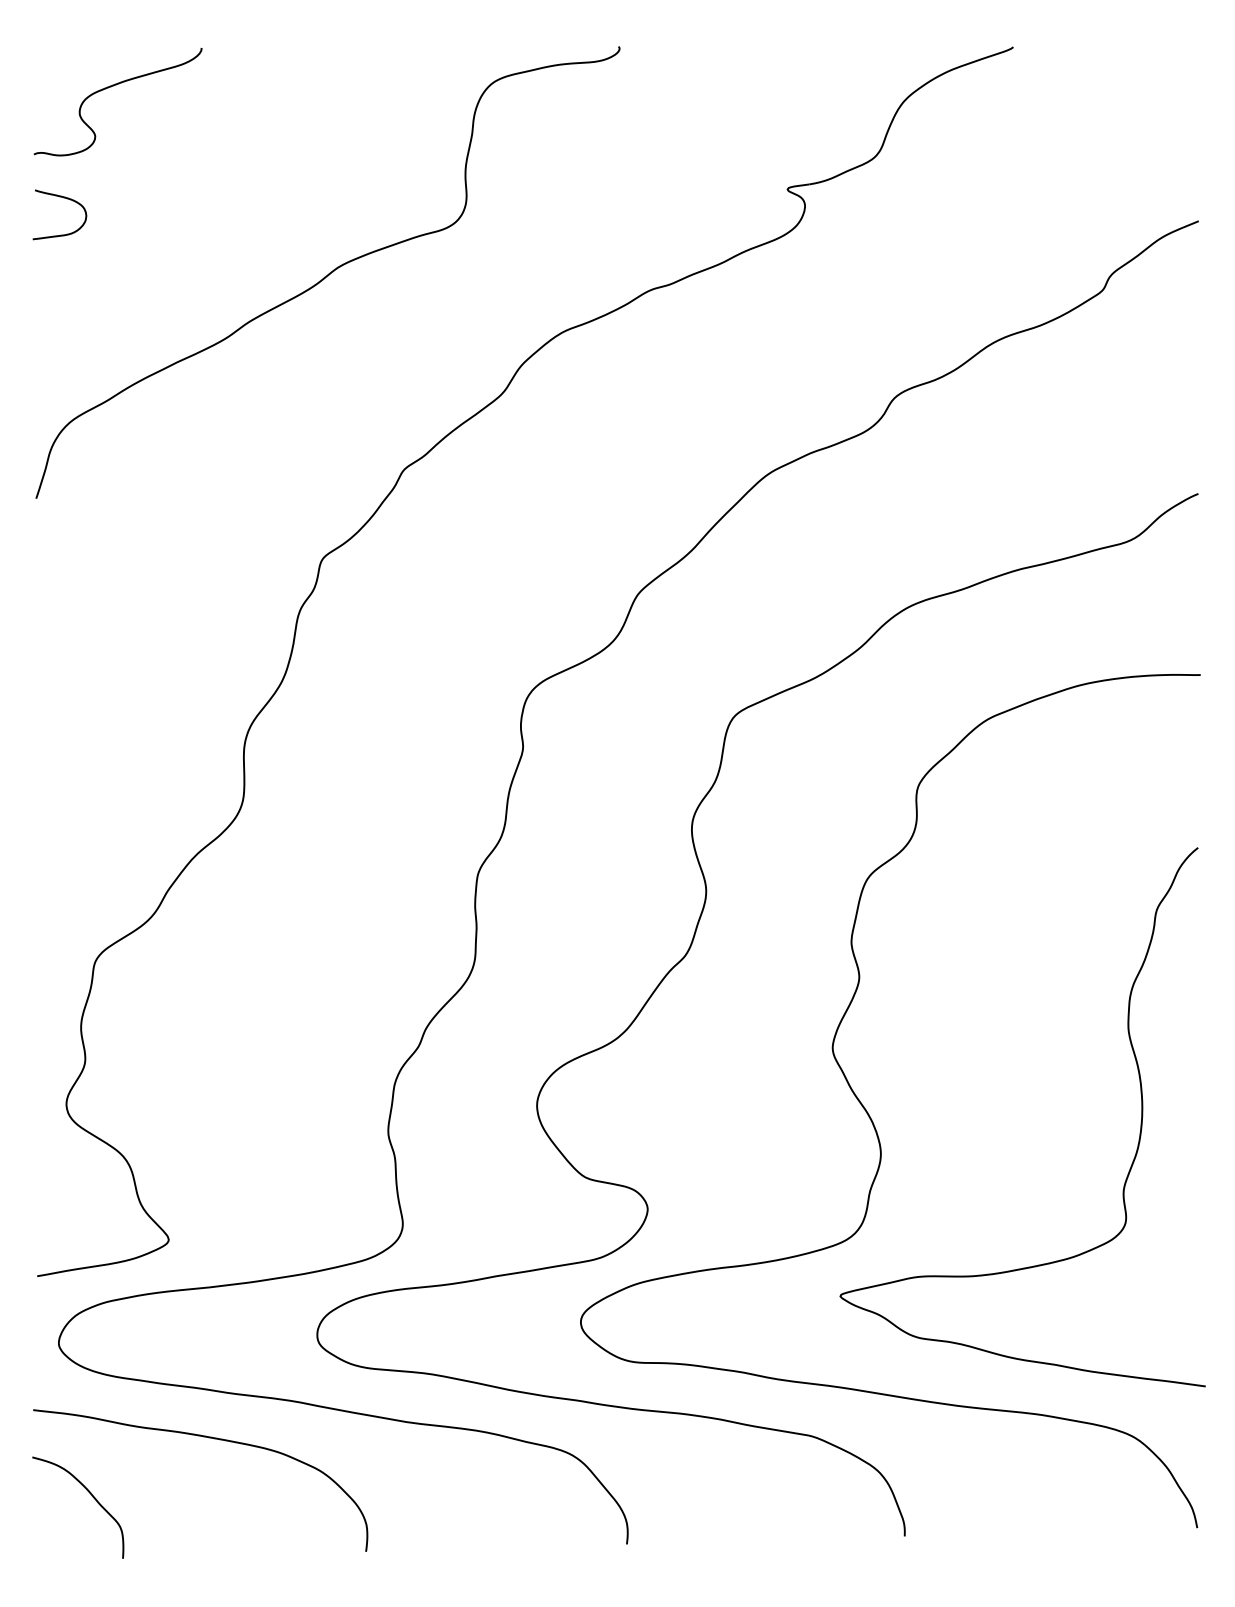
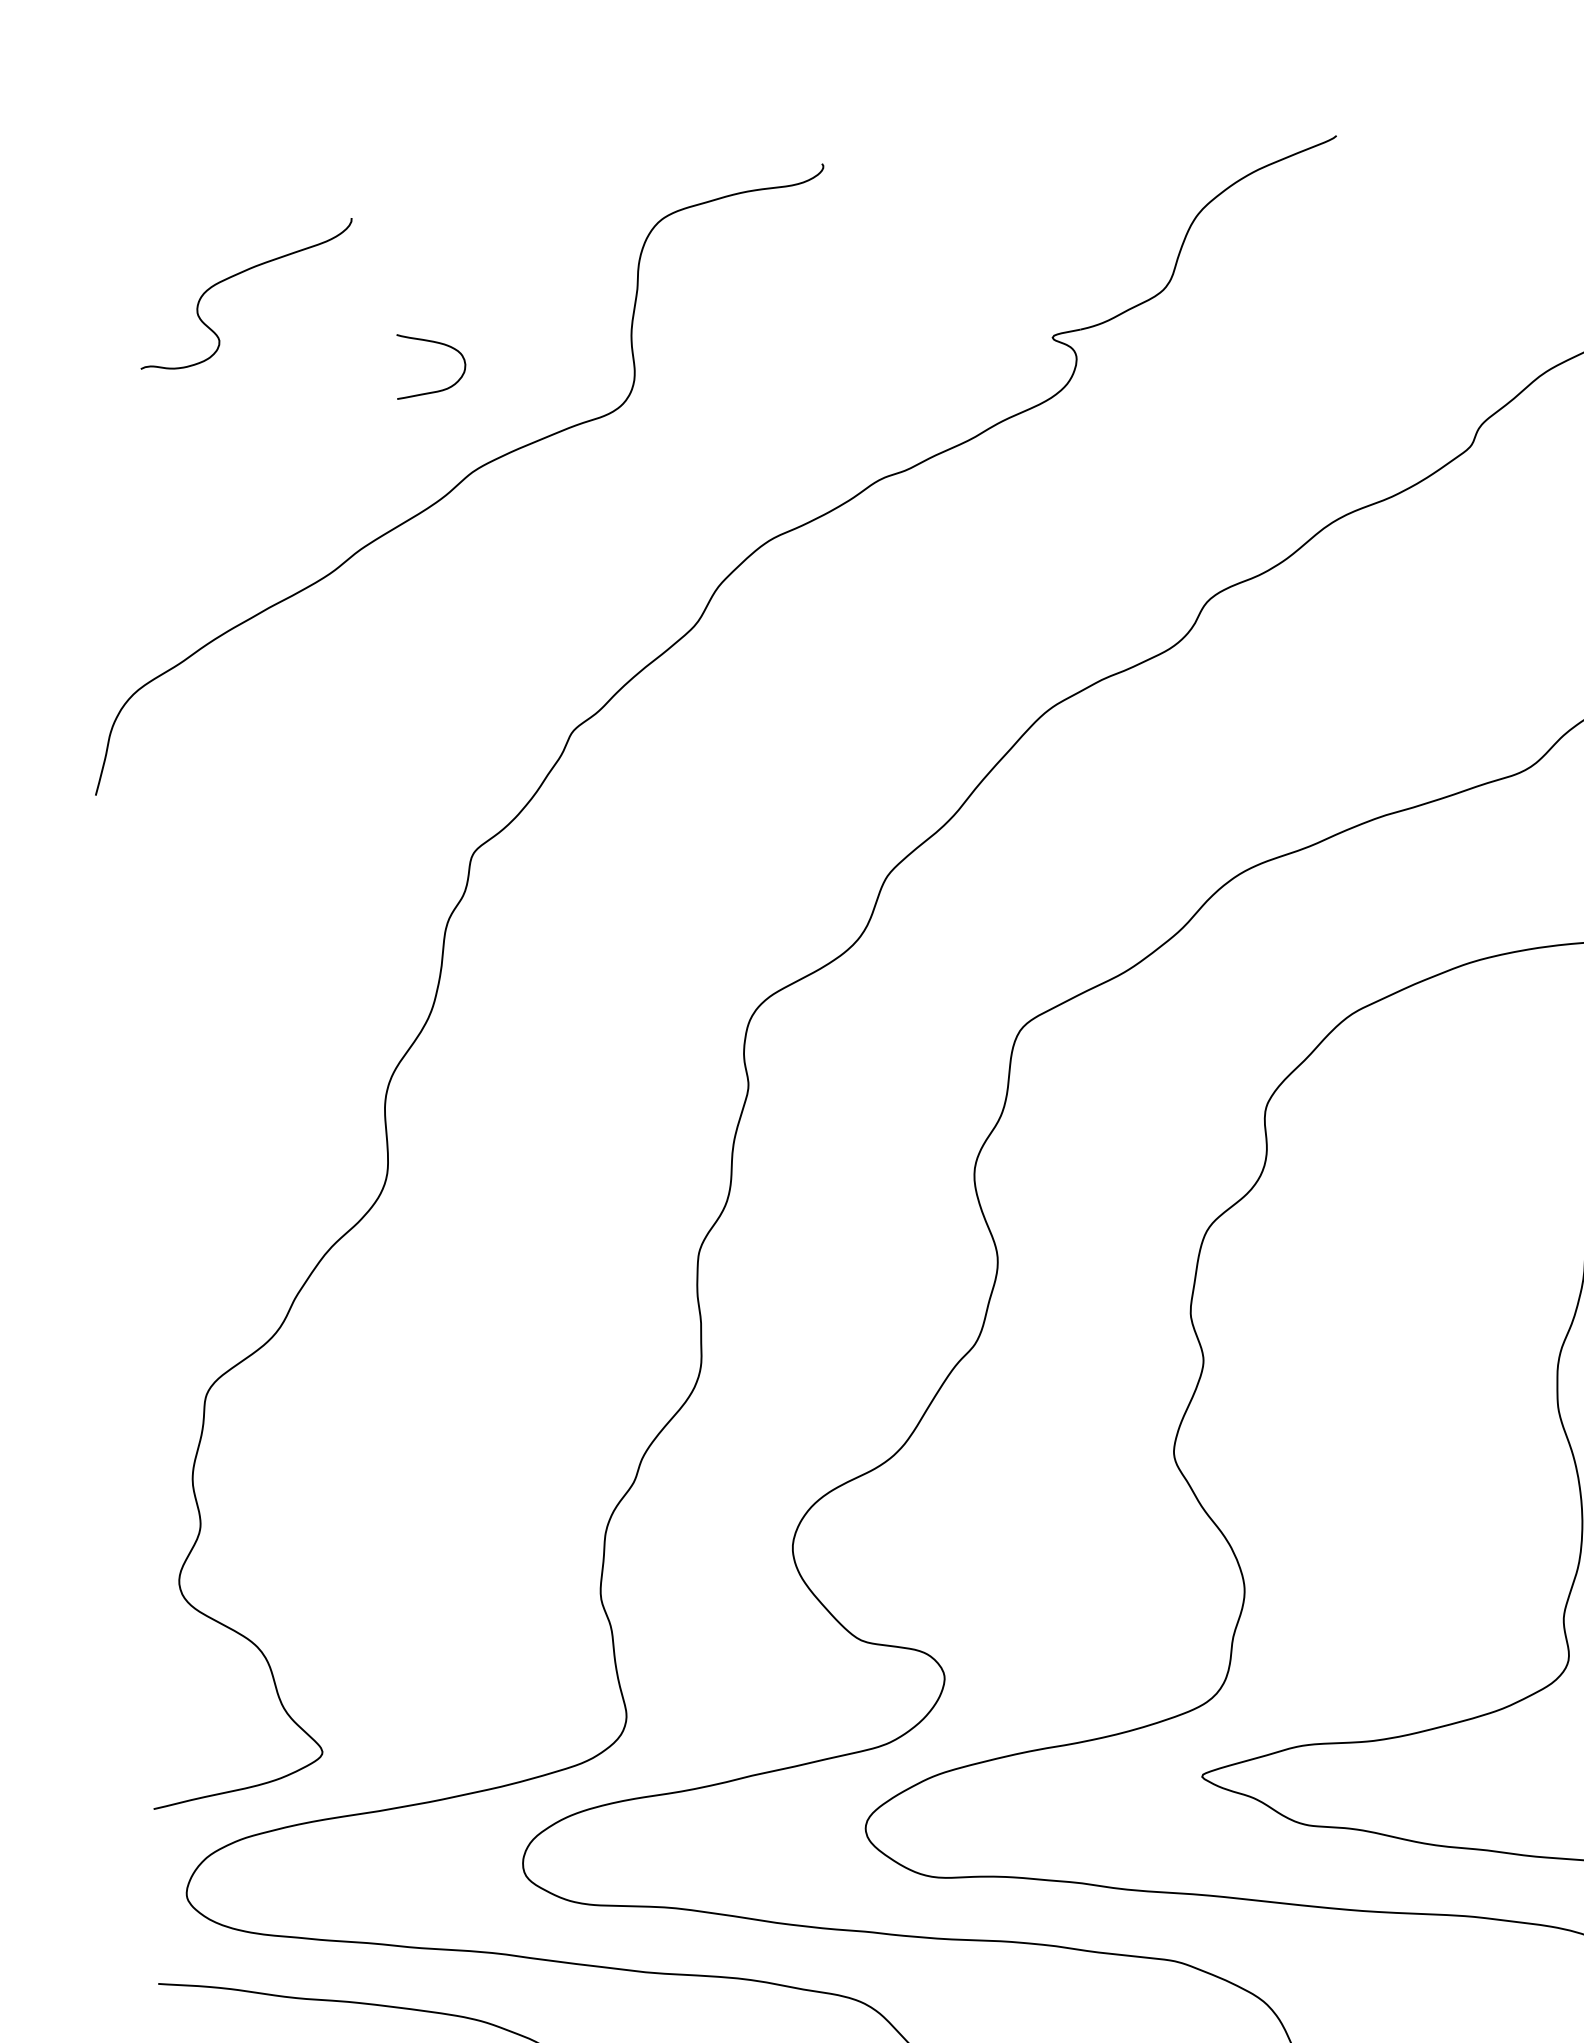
curve: (111, 87) -> (237, 276), moved
curve: (63, 198) -> (434, 343), moved

